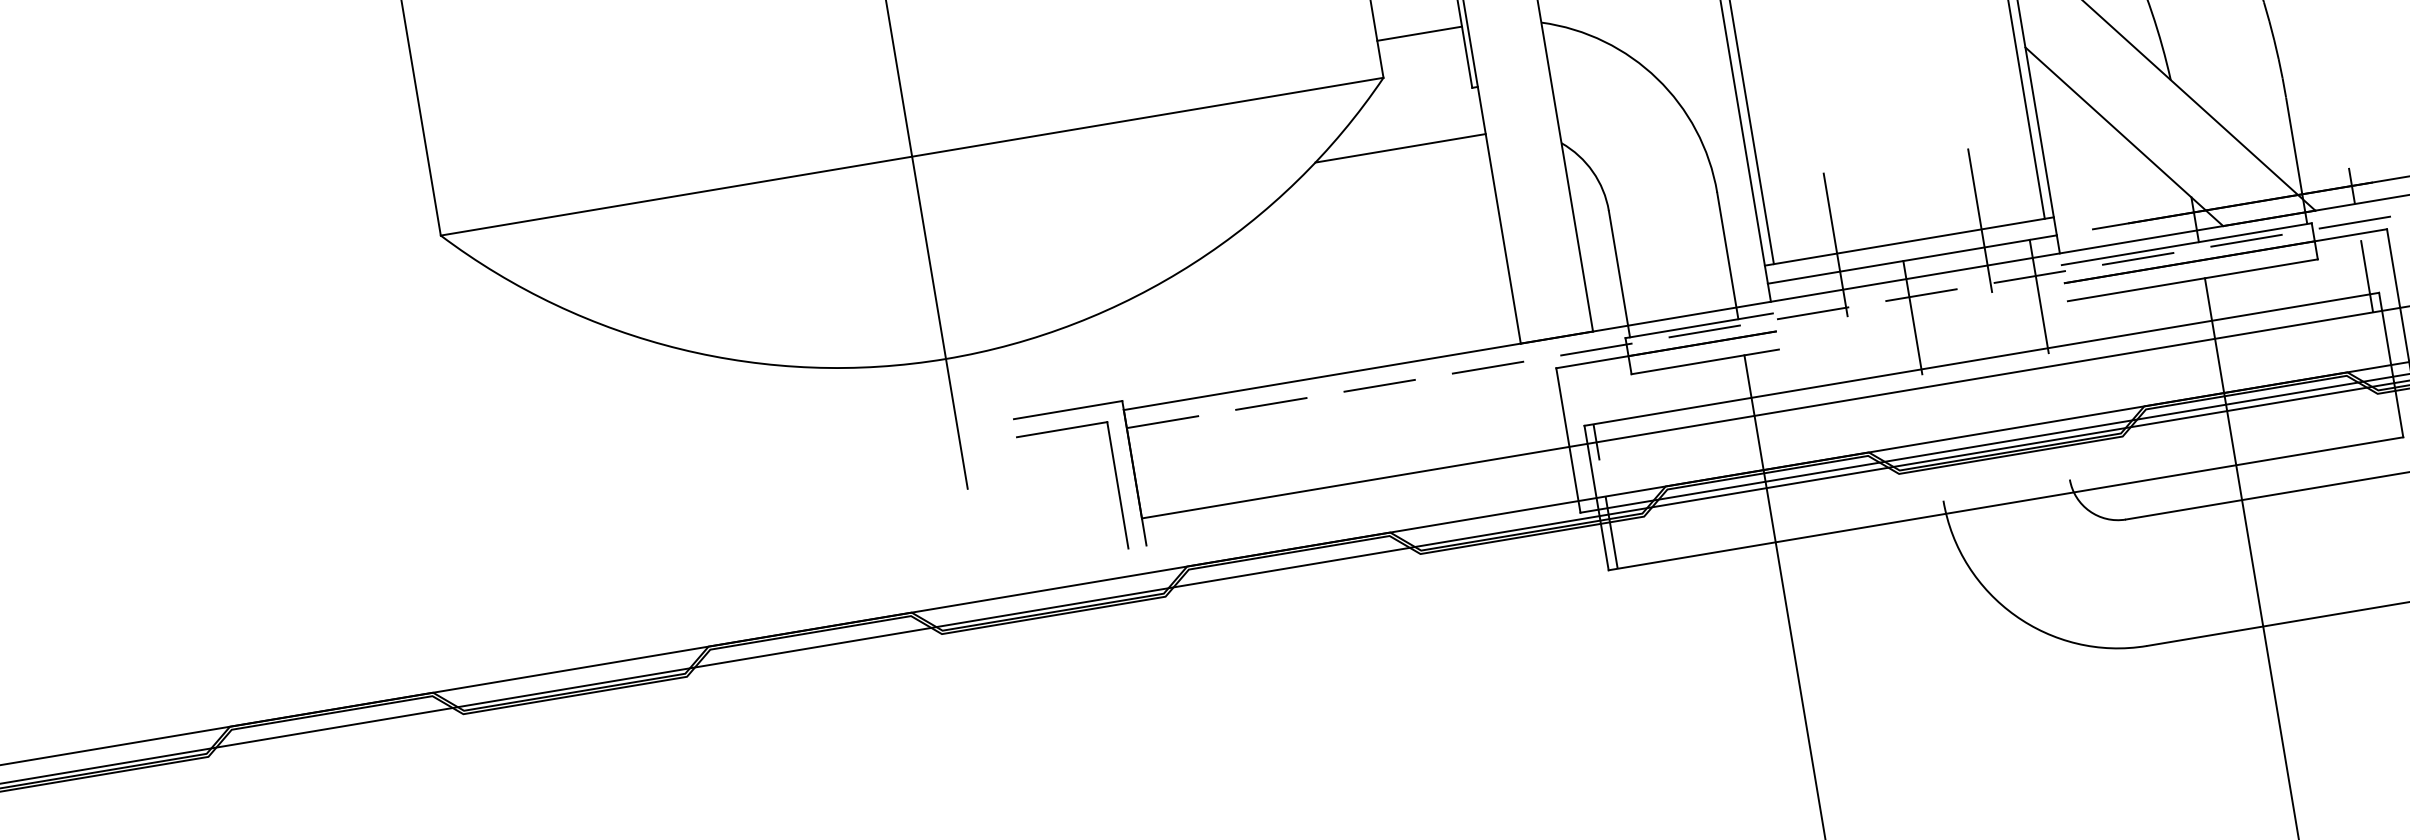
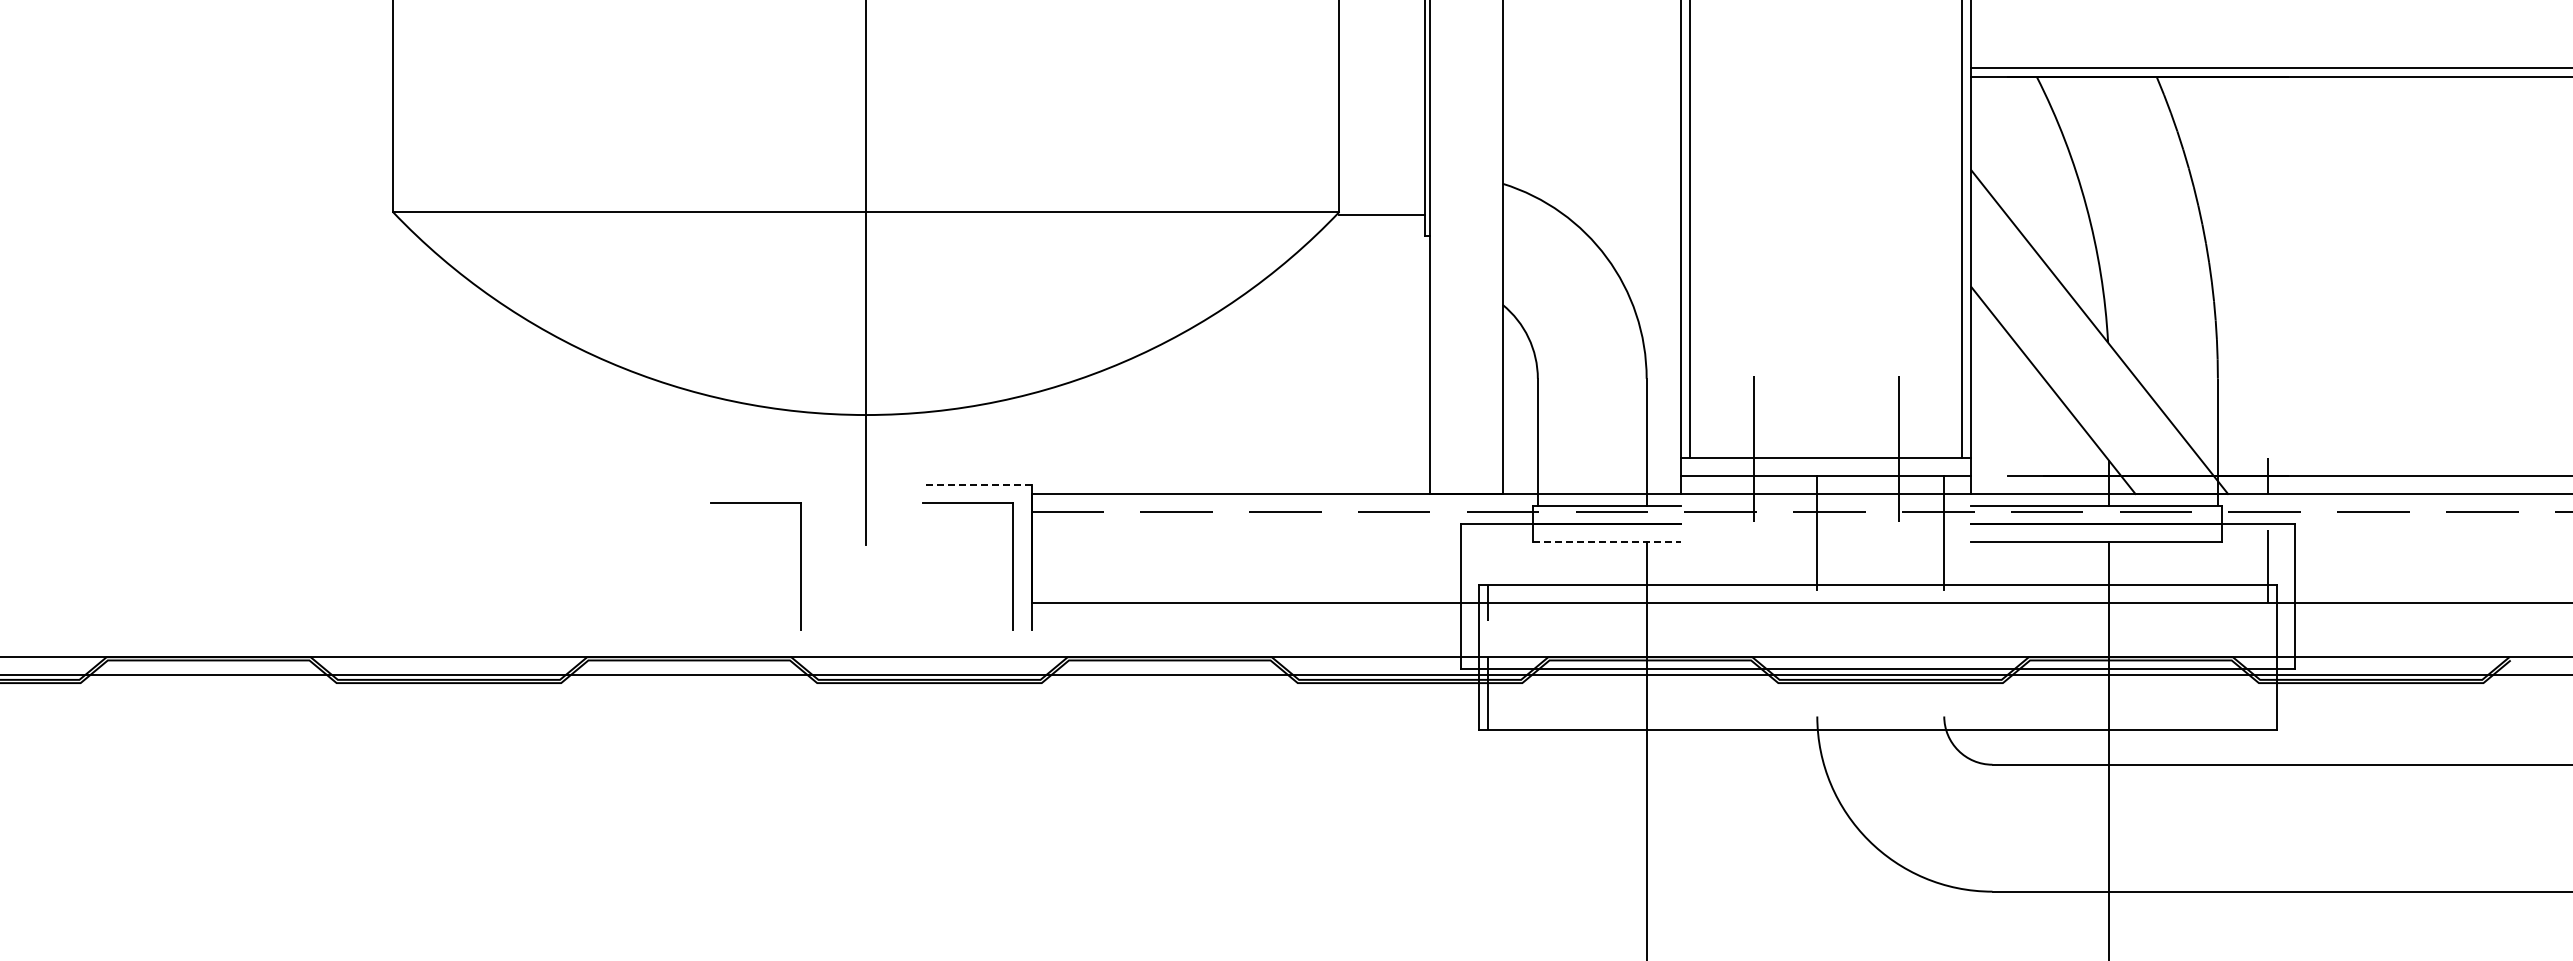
line: (1419, 33) -> (1381, 214), moved
line: (1400, 148) -> (1344, 283), removed
line: (1705, 361) -> (1607, 541), solid -> dashed
line: (1067, 409) -> (976, 484), solid -> dashed
part: (905, 520) -> (800, 566), added

